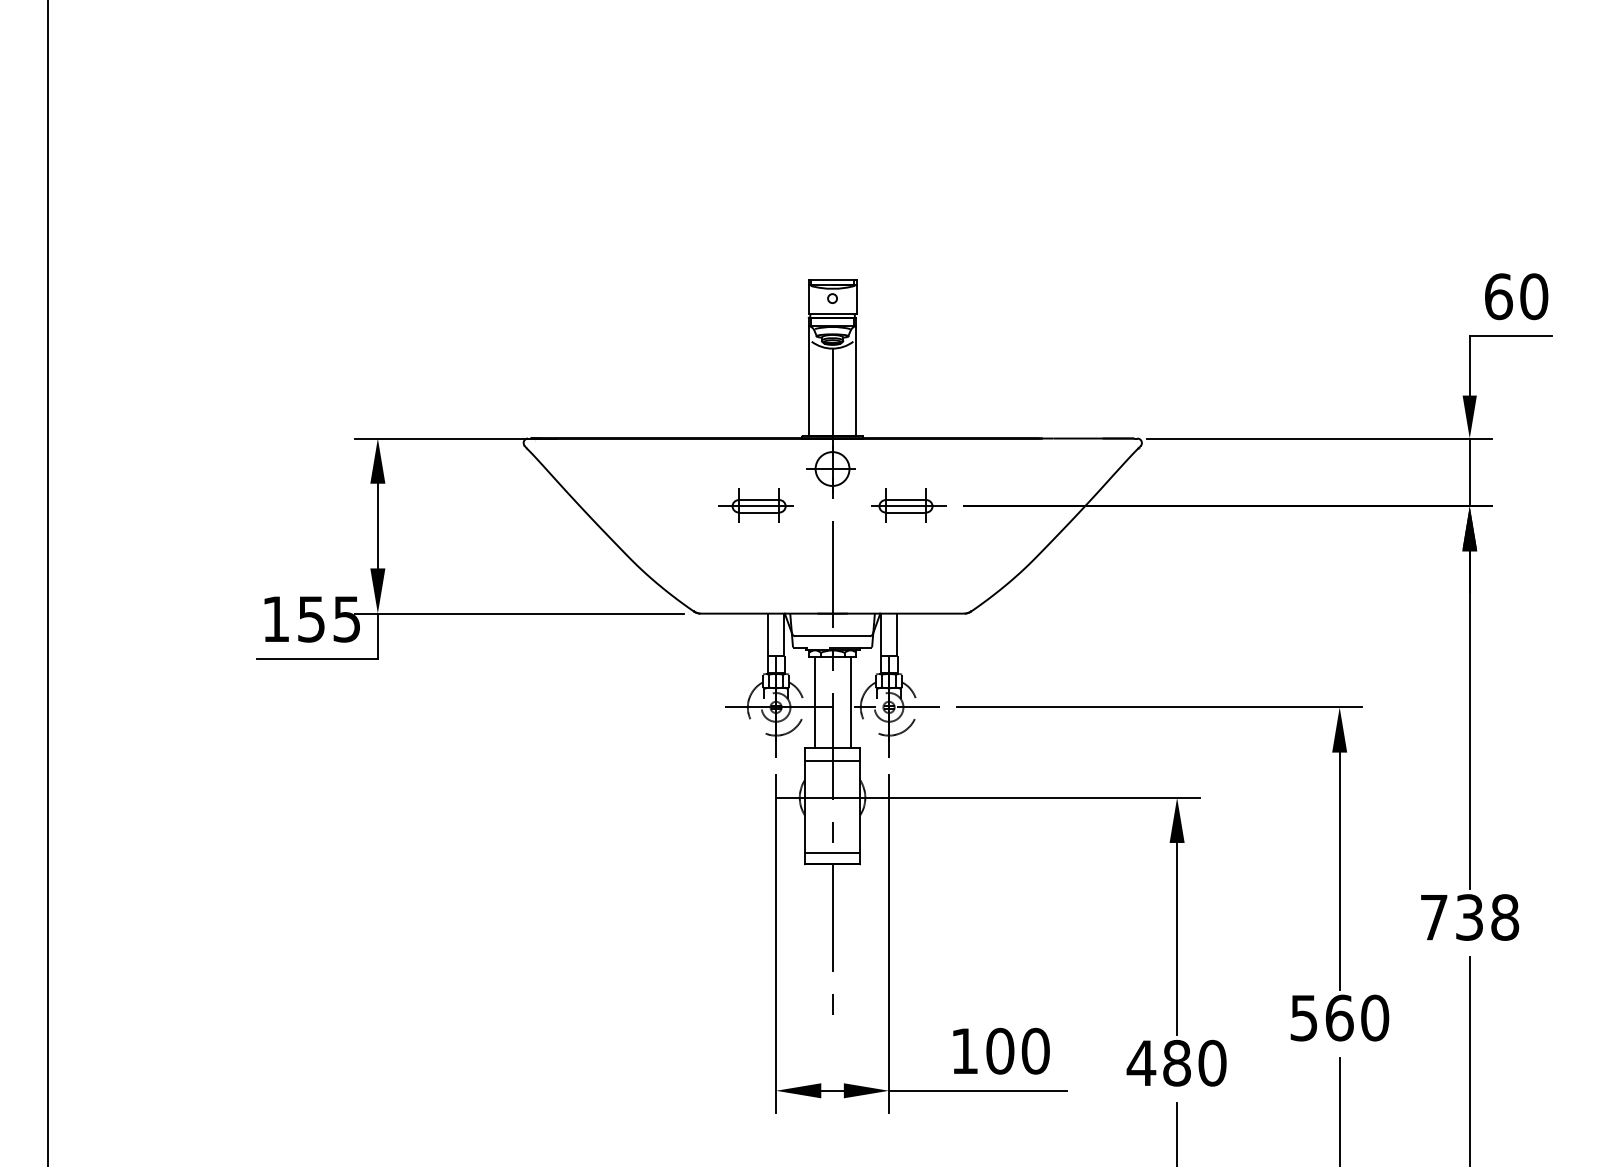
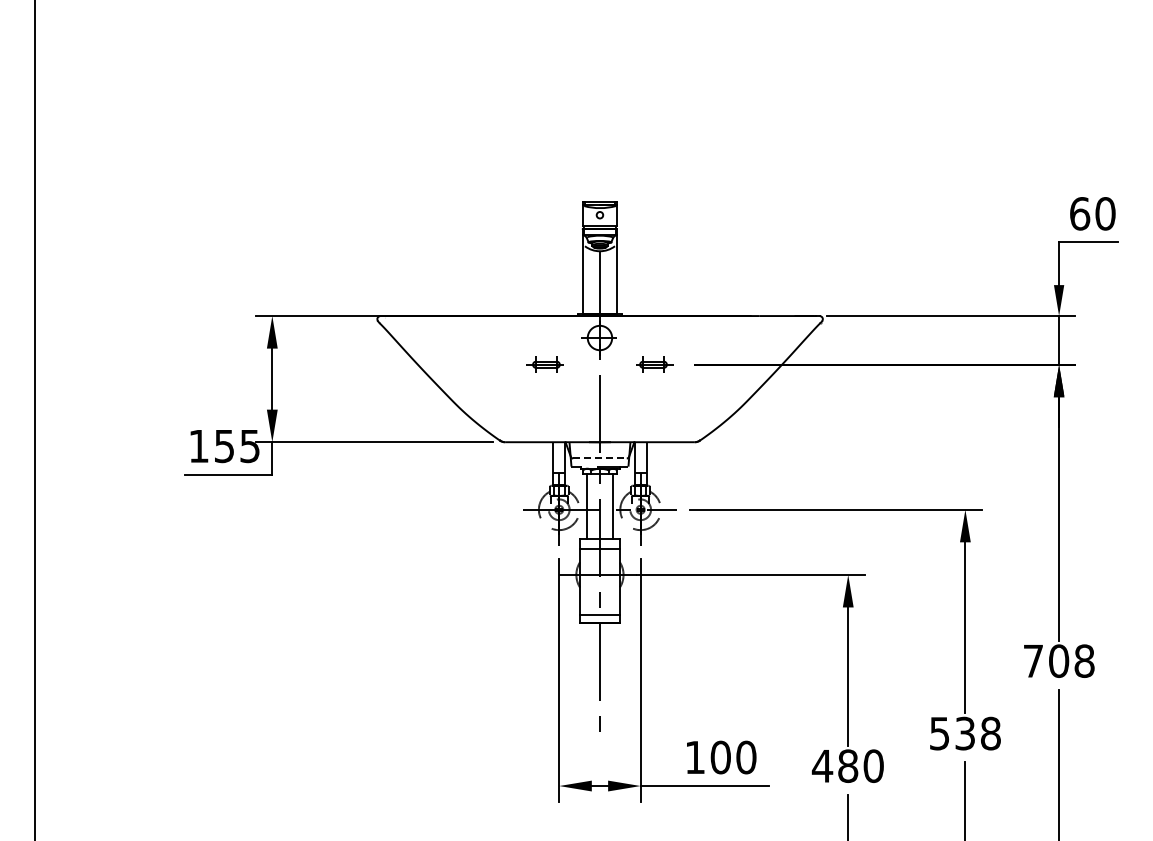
part: (755, 505) -> (544, 364), size x0.7
part: (908, 505) -> (654, 364), size x0.7
line: (831, 636) -> (599, 458), solid -> dashed
text: (1470, 916) -> (1059, 660), 738 -> 708
text: (1356, 1017) -> (977, 733), 560 -> 538

